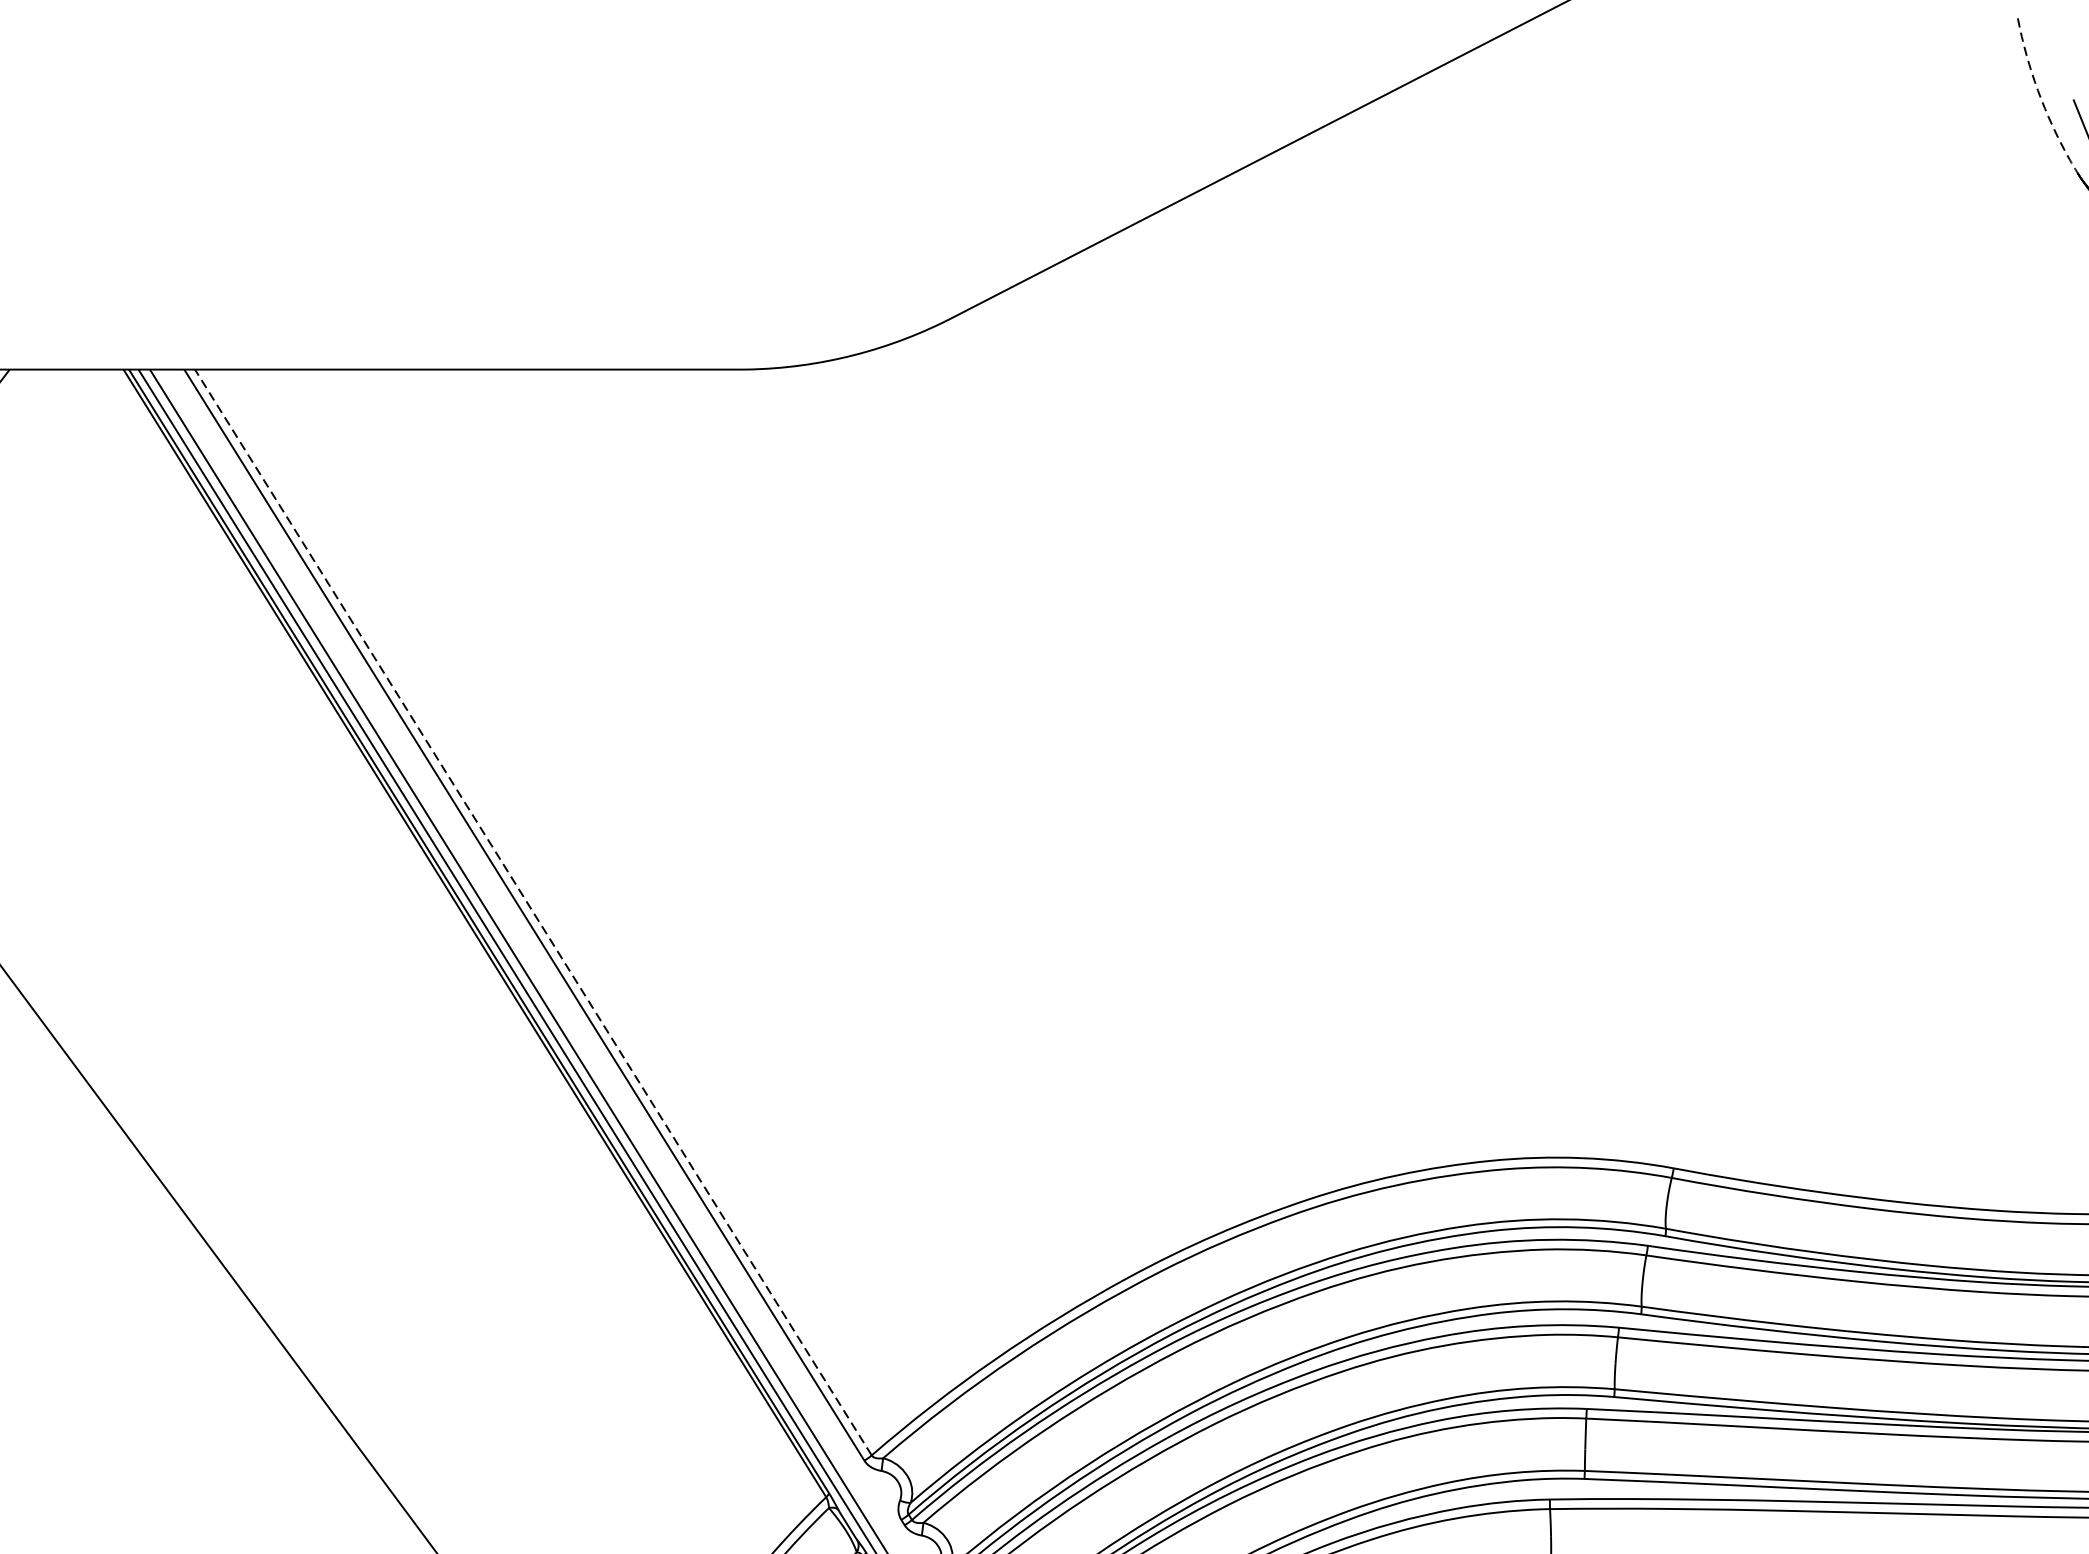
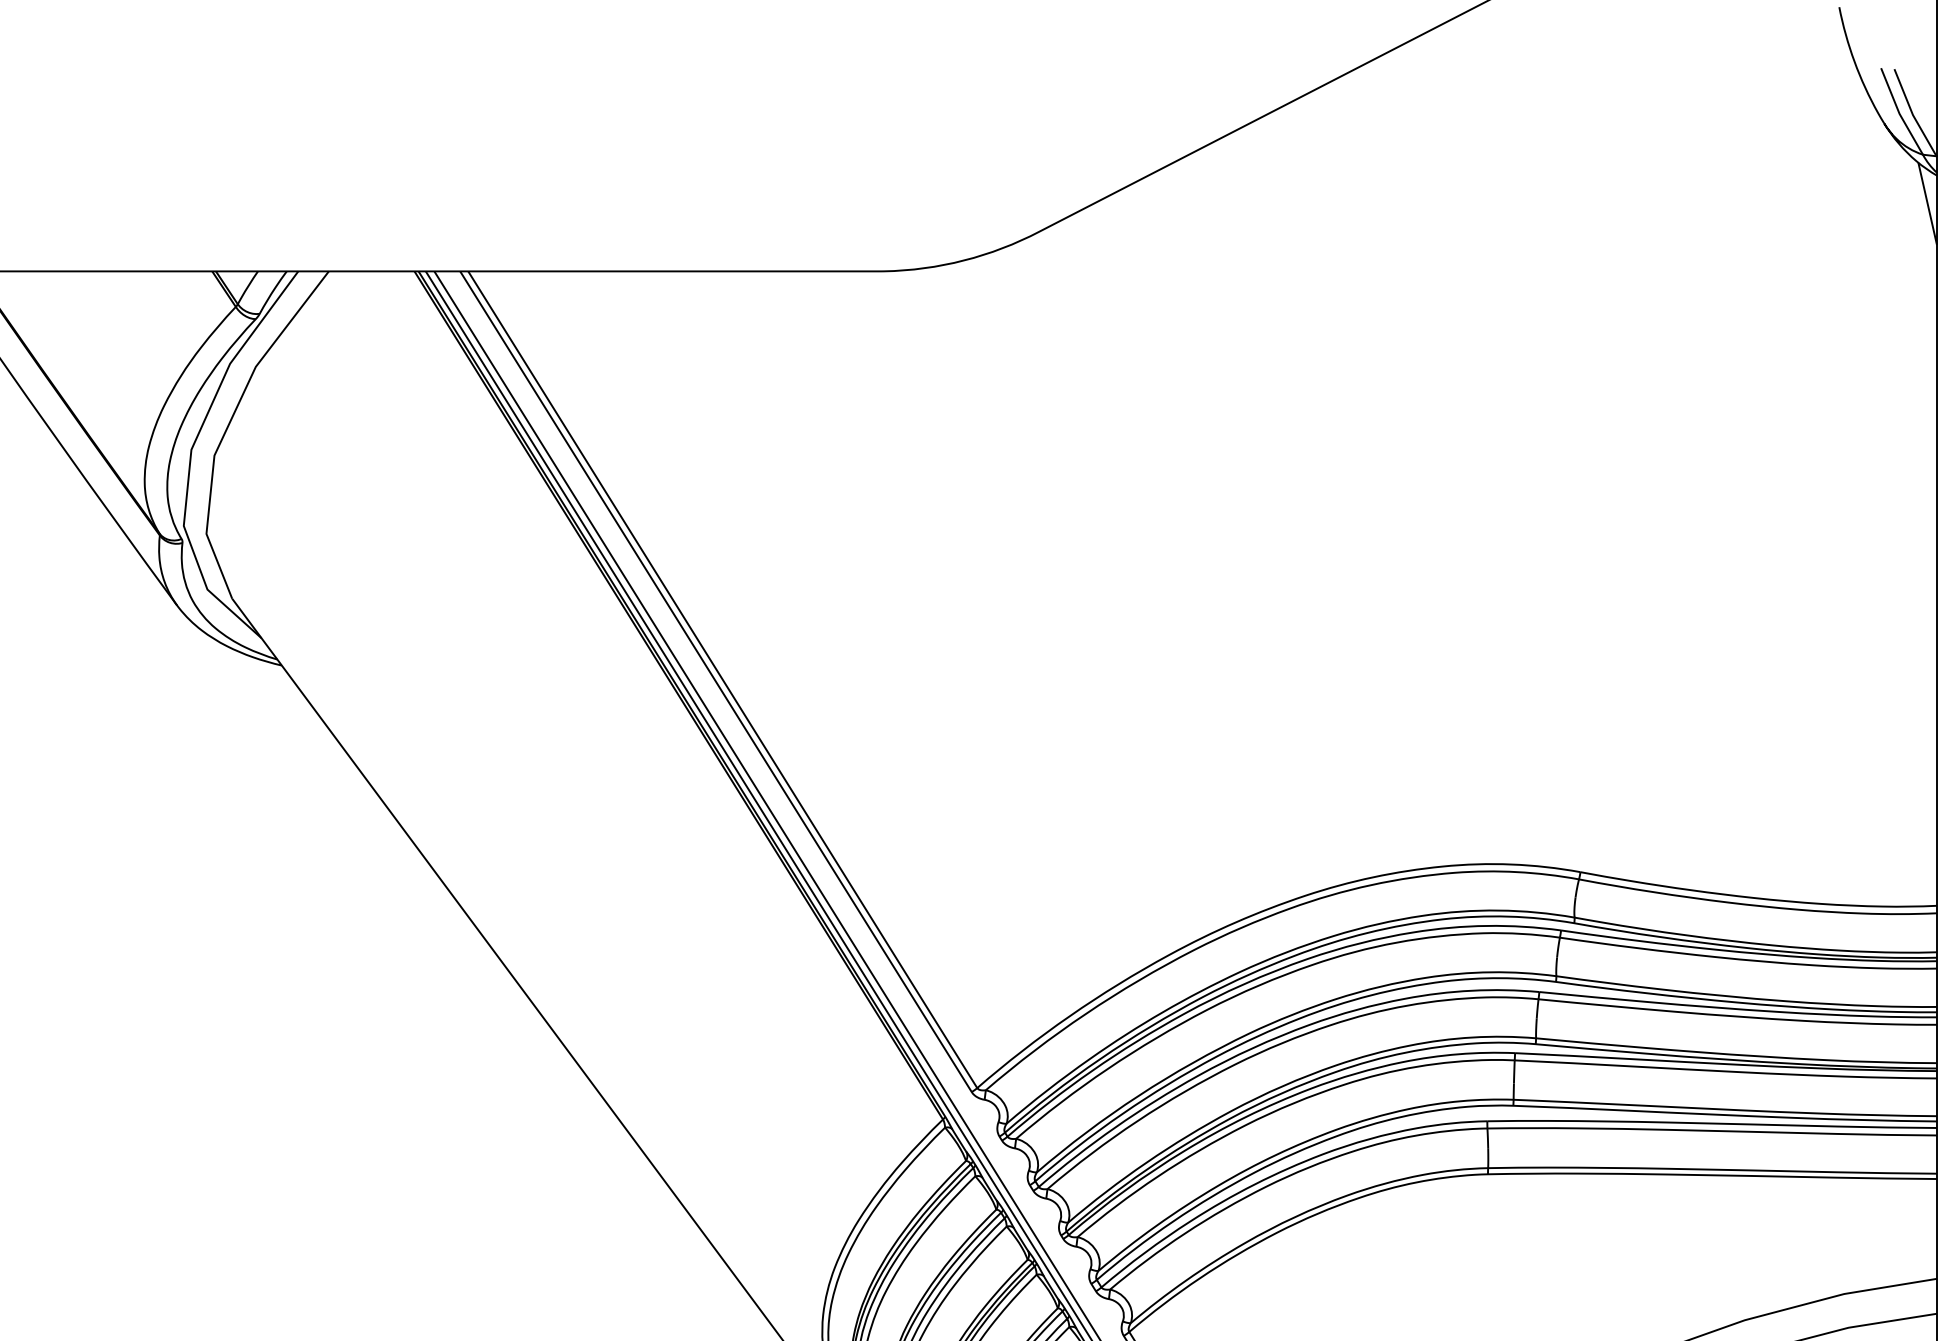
line: (2042, 102) -> (1857, 70), dashed -> solid
line: (533, 912) -> (722, 679), dashed -> solid

